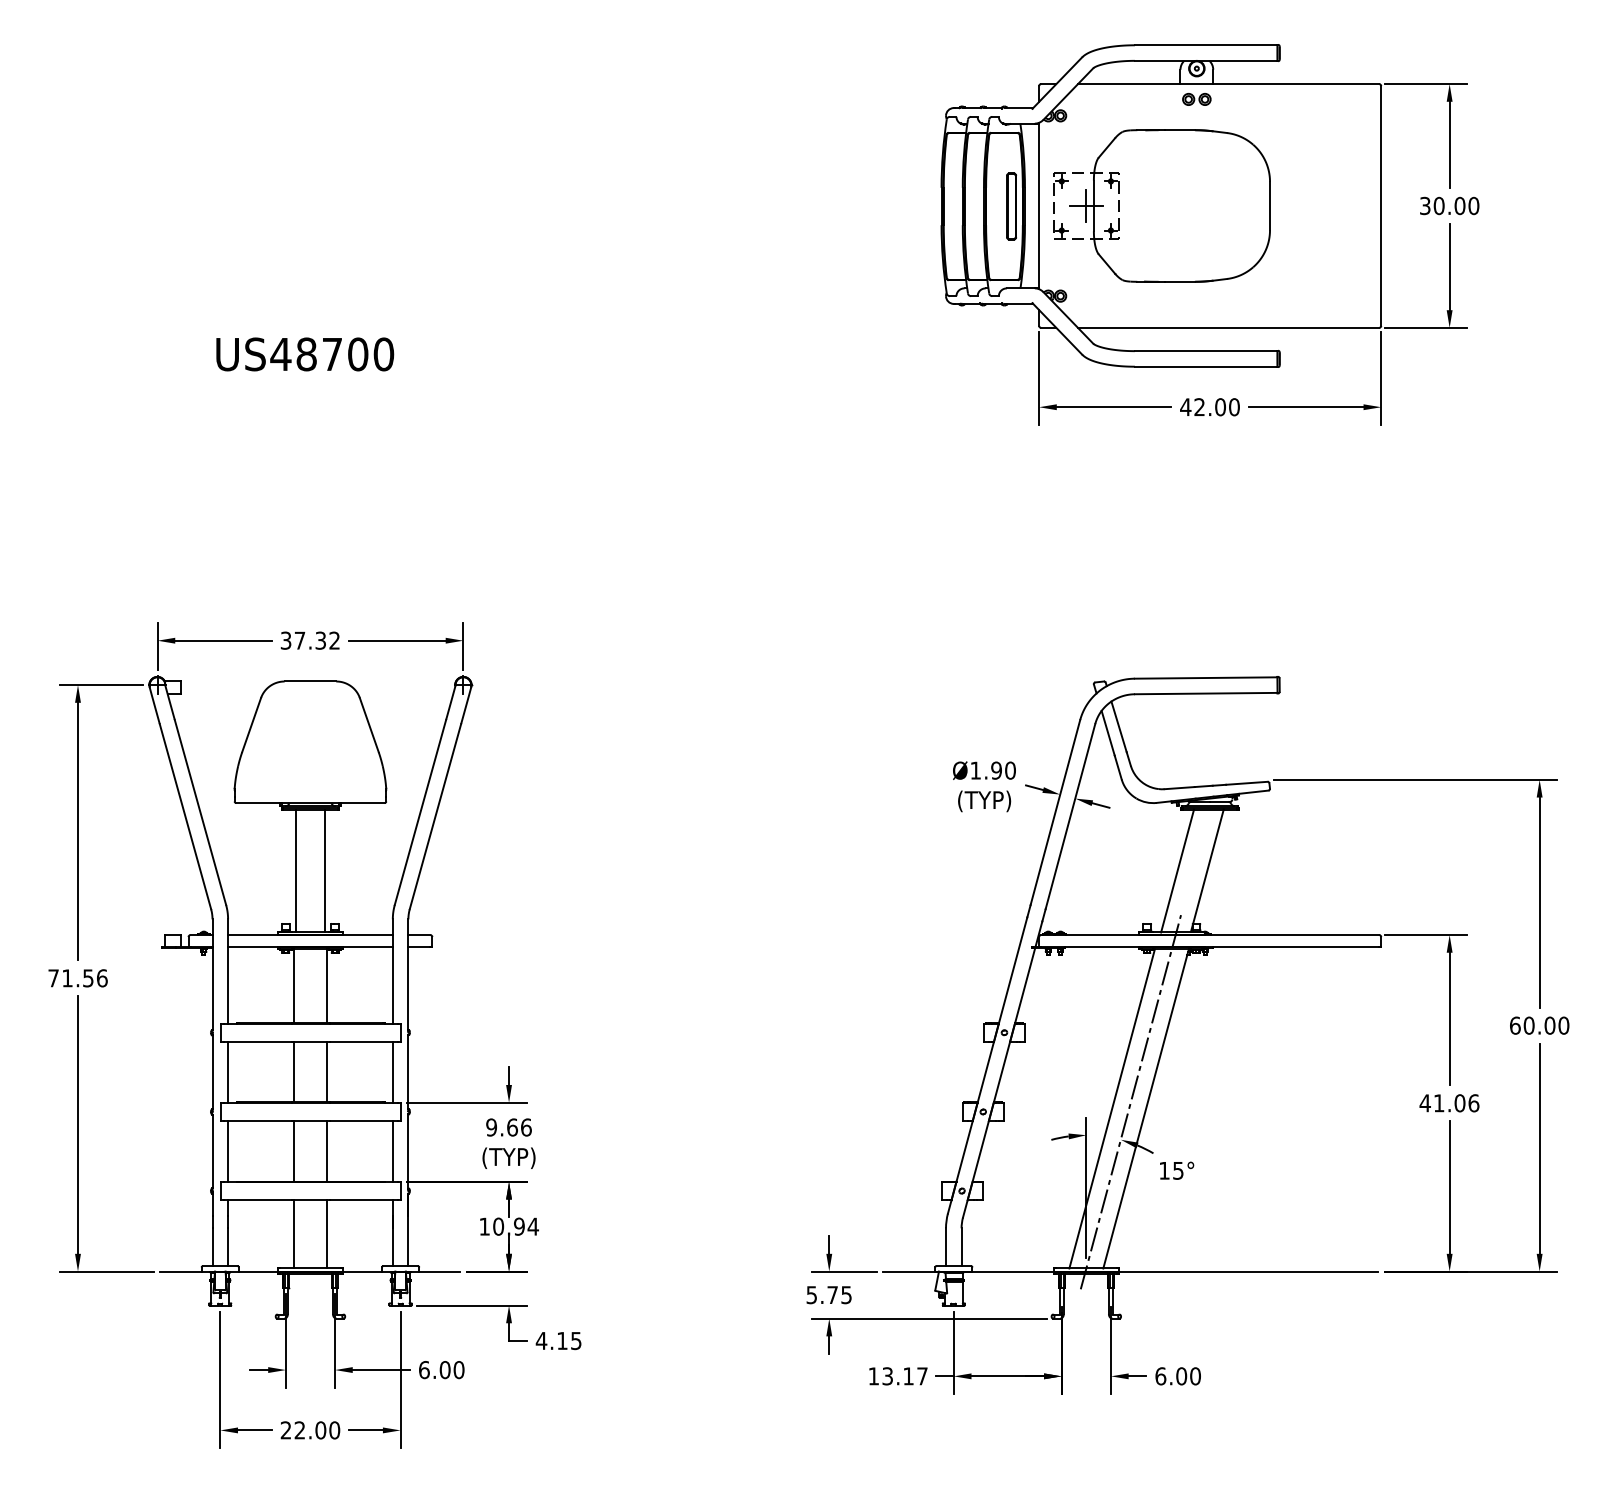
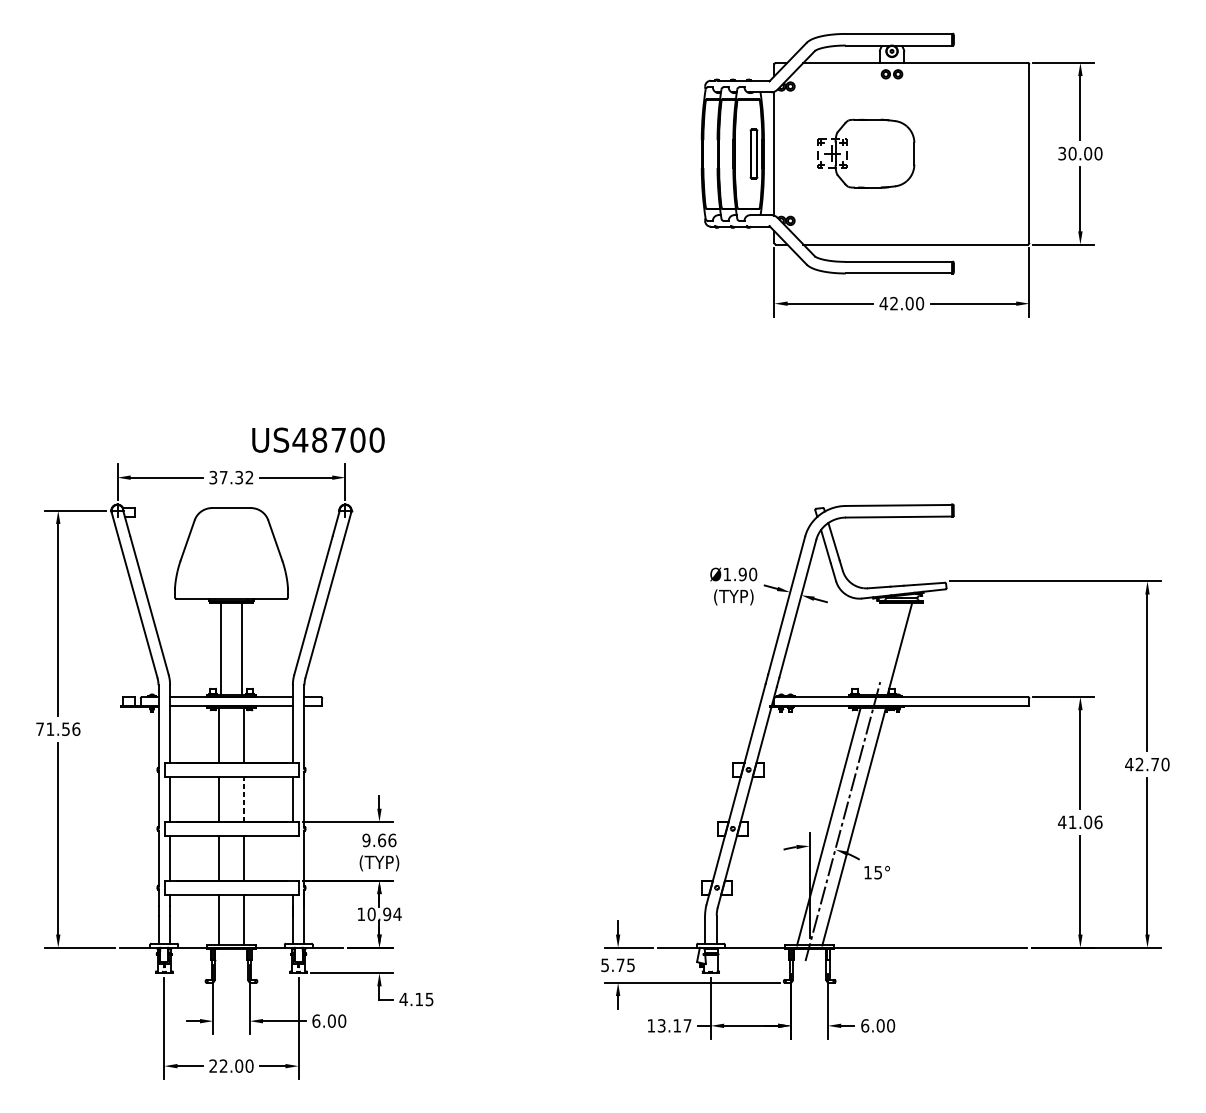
part: (1161, 205) -> (865, 153), size x0.6
text: (305, 354) -> (318, 440), moved
line: (1177, 870) -> (877, 648), removed
text: (1532, 1025) -> (1142, 764), 60.00 -> 42.70
line: (326, 1071) -> (243, 798), solid -> dashed
line: (392, 1151) -> (292, 858), removed

